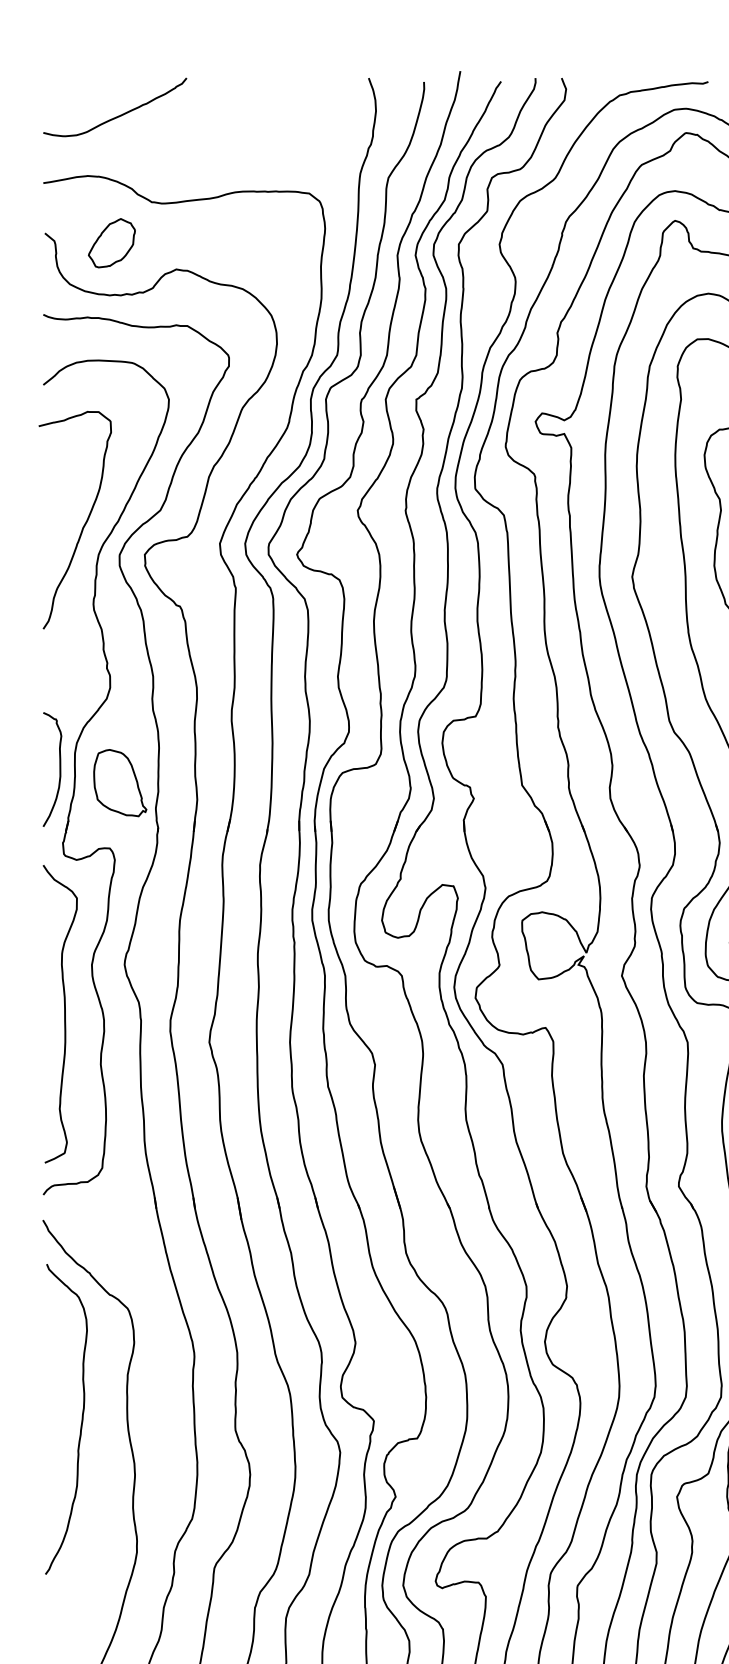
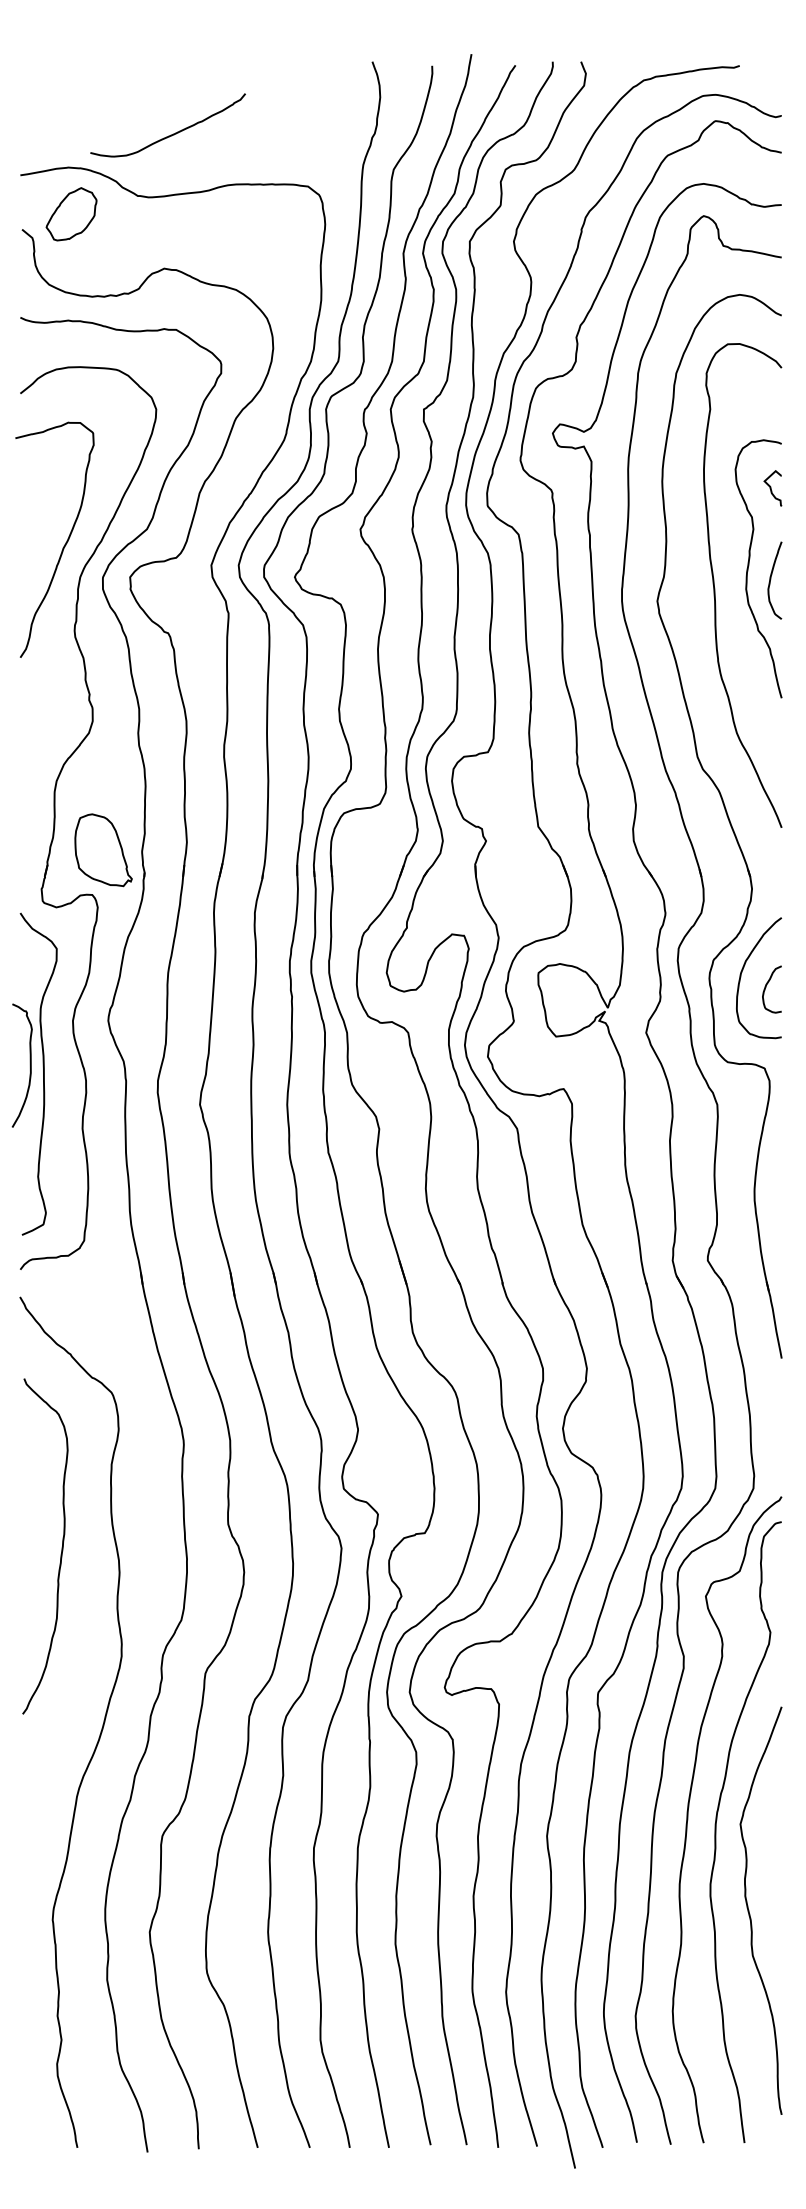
curve: (117, 115) -> (170, 134), moved
part: (111, 243) -> (71, 214), moved
curve: (59, 769) -> (29, 1065), moved
part: (120, 783) -> (103, 850), moved
curve: (81, 1420) -> (61, 1547), moved

